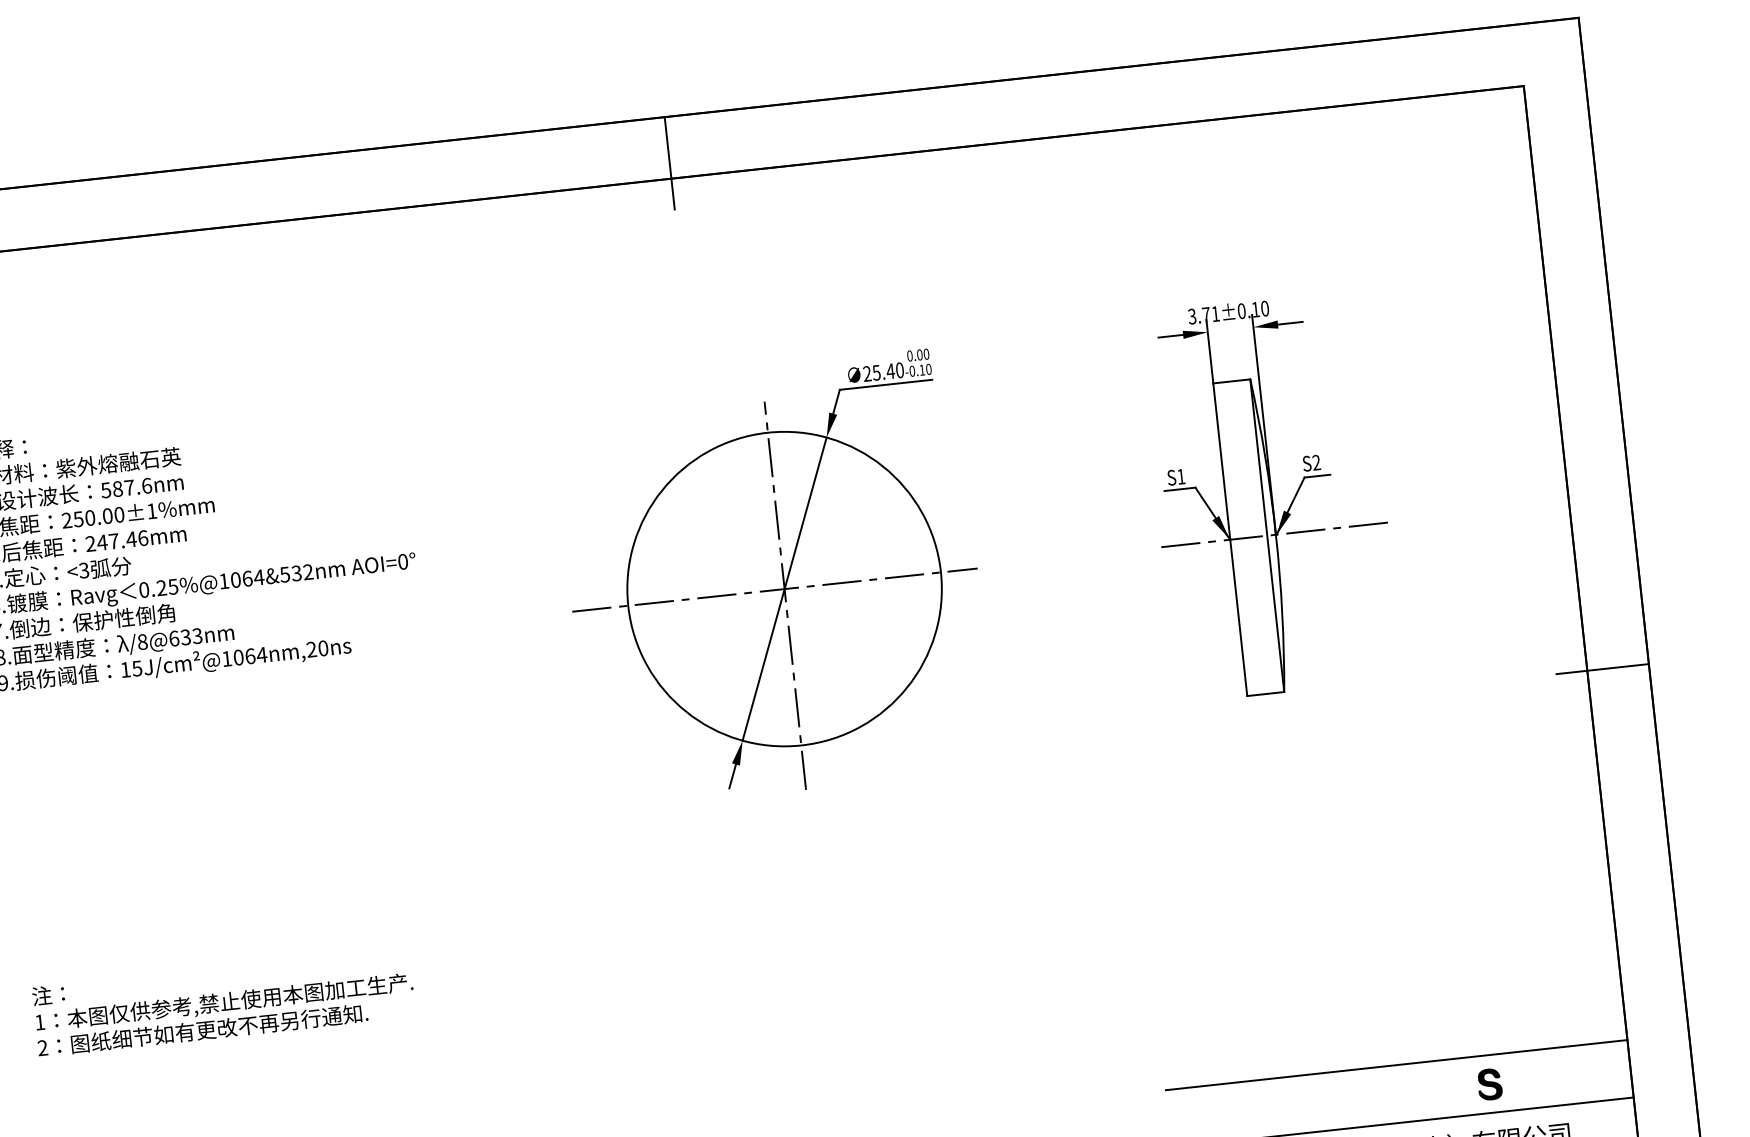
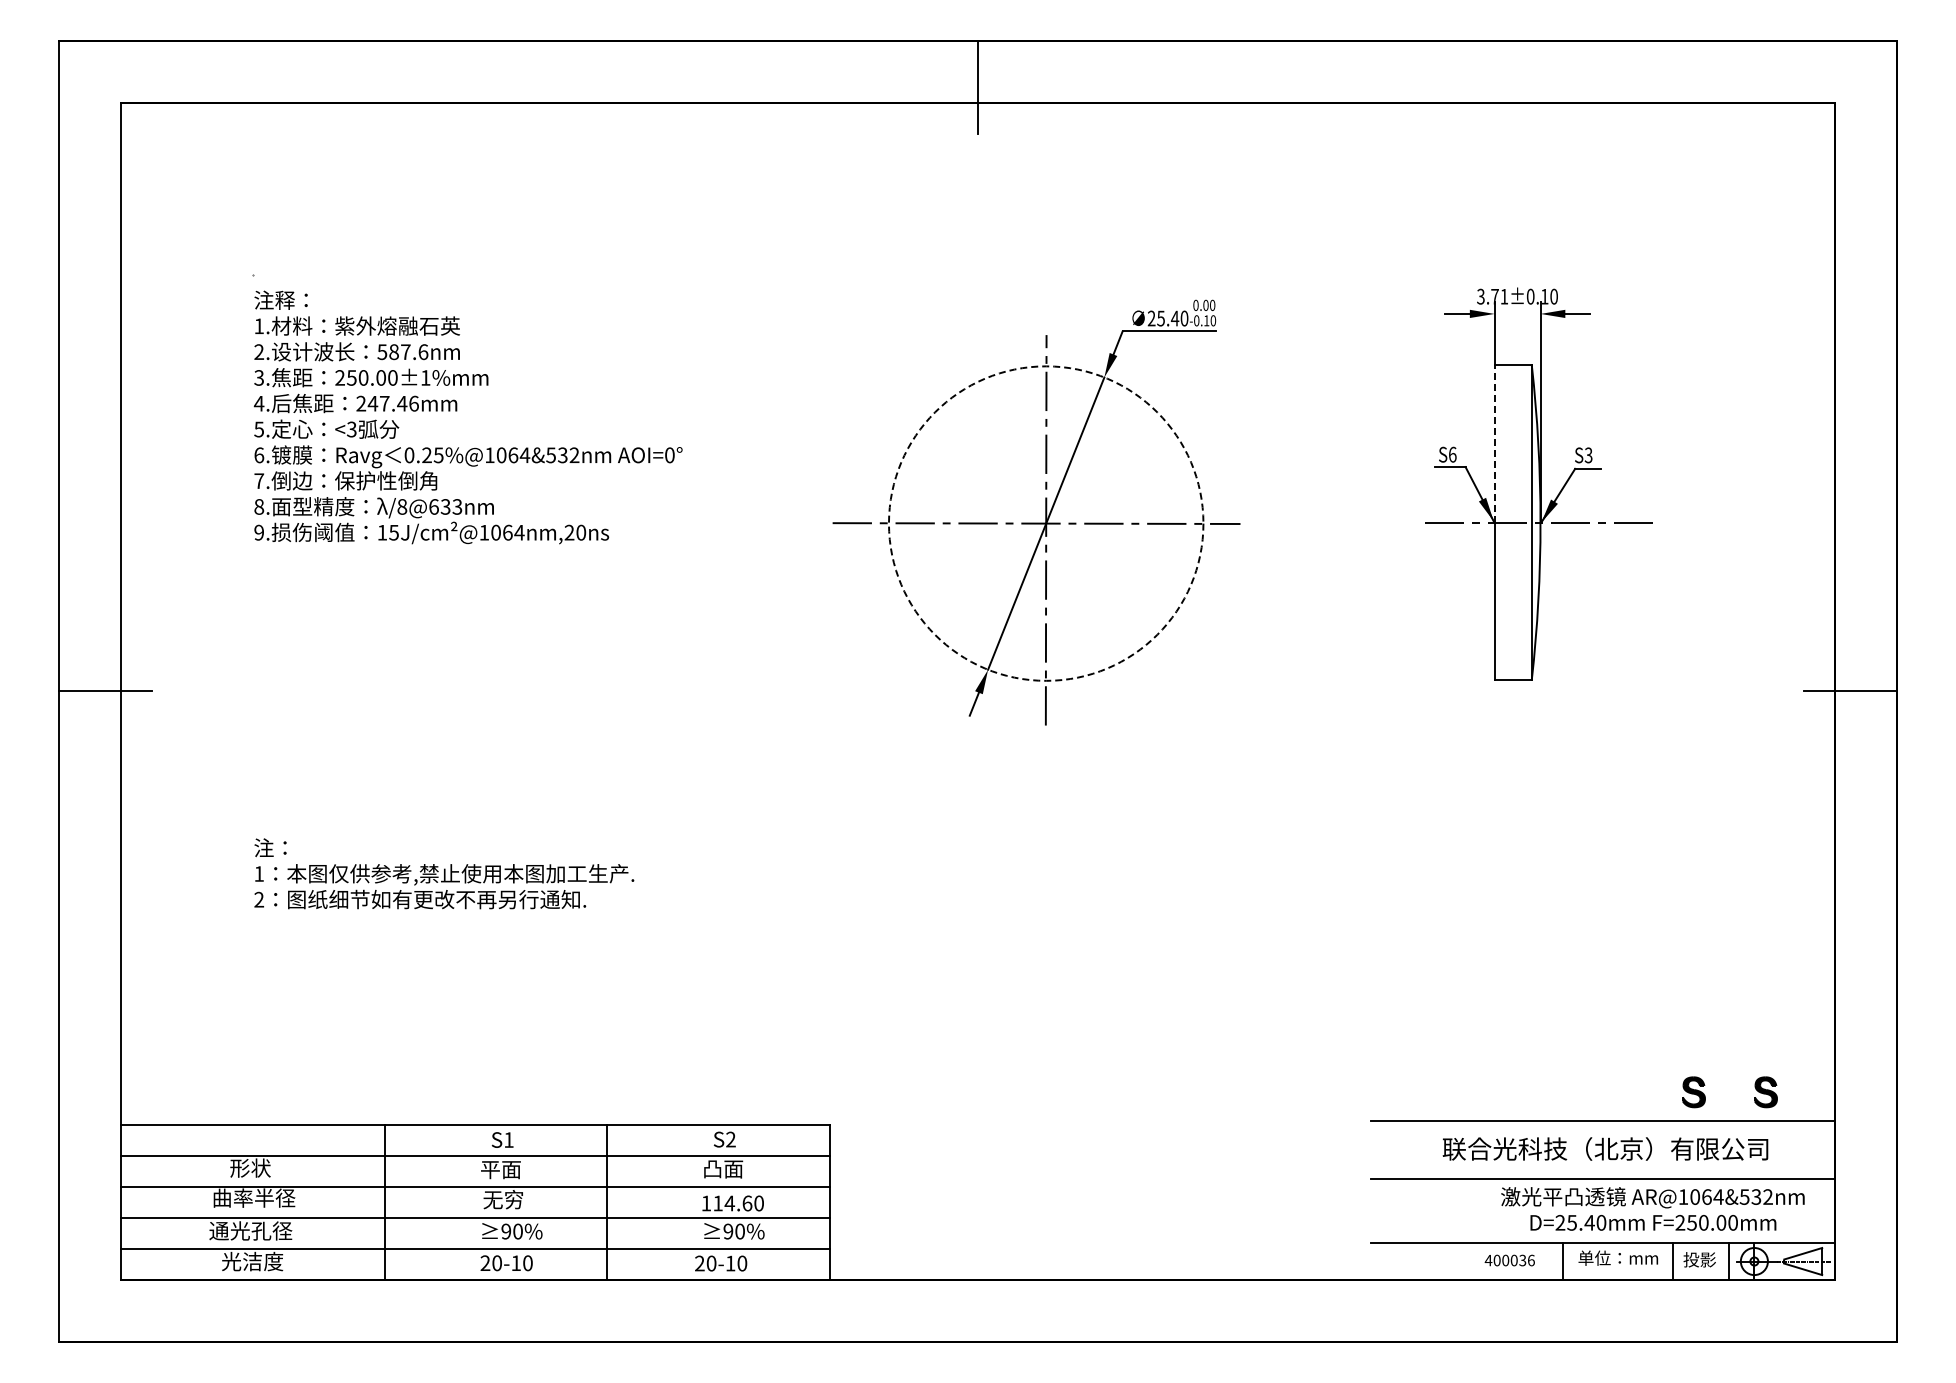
line: (1221, 462) -> (1494, 444), solid -> dashed
text: (1316, 462) -> (1588, 455), S2 -> S3
text: (1181, 476) -> (1452, 454), S1 -> S6
circle: (783, 589) -> (1045, 523), solid -> dashed
line: (1396, 1064) -> (1603, 1062), removed
part: (1561, 1076) -> (1765, 1092), added

